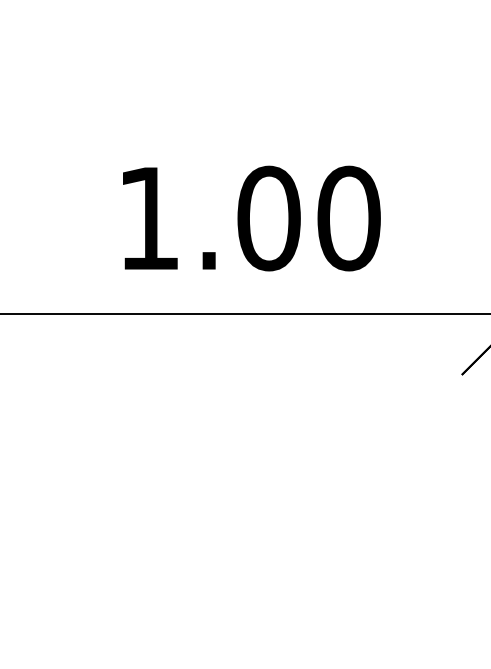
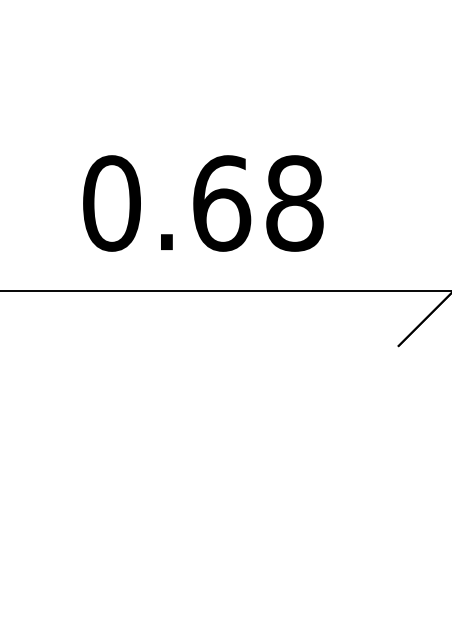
text: (249, 218) -> (203, 203), 1.00 -> 0.68

